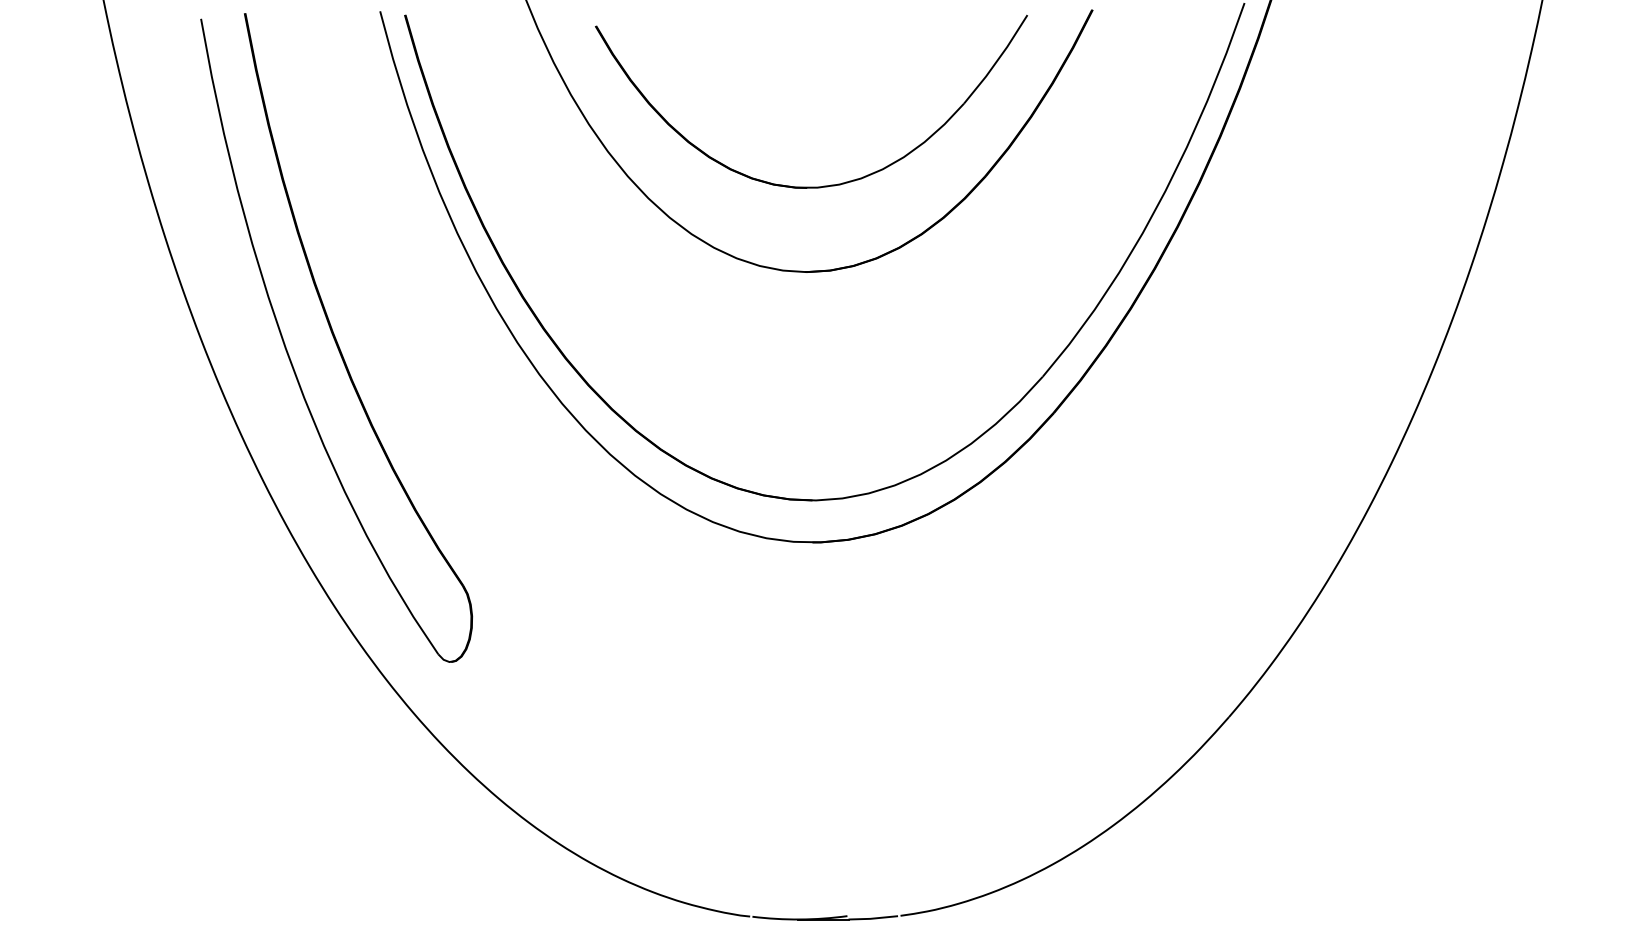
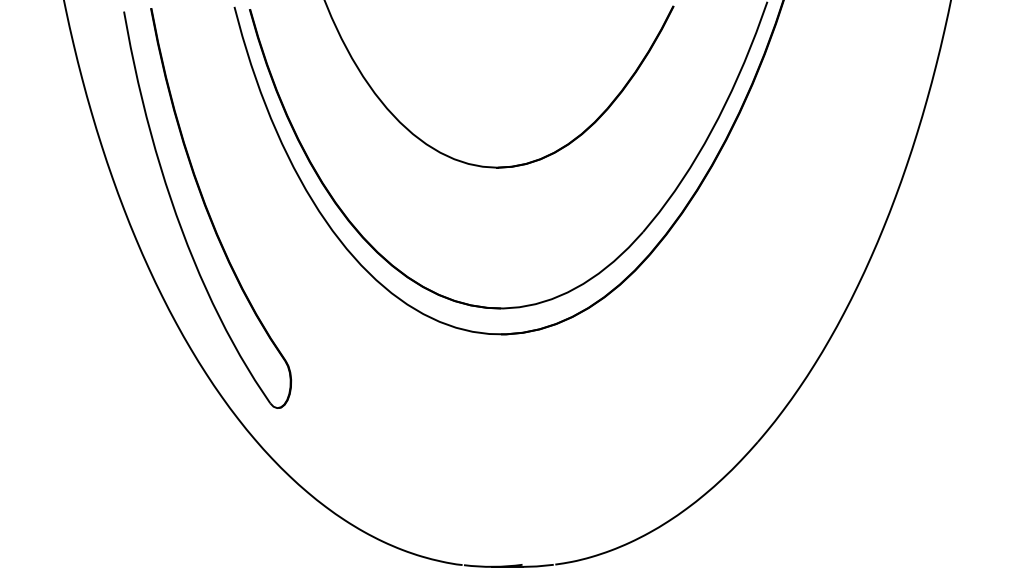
part: (827, 184) -> (510, 113), removed

